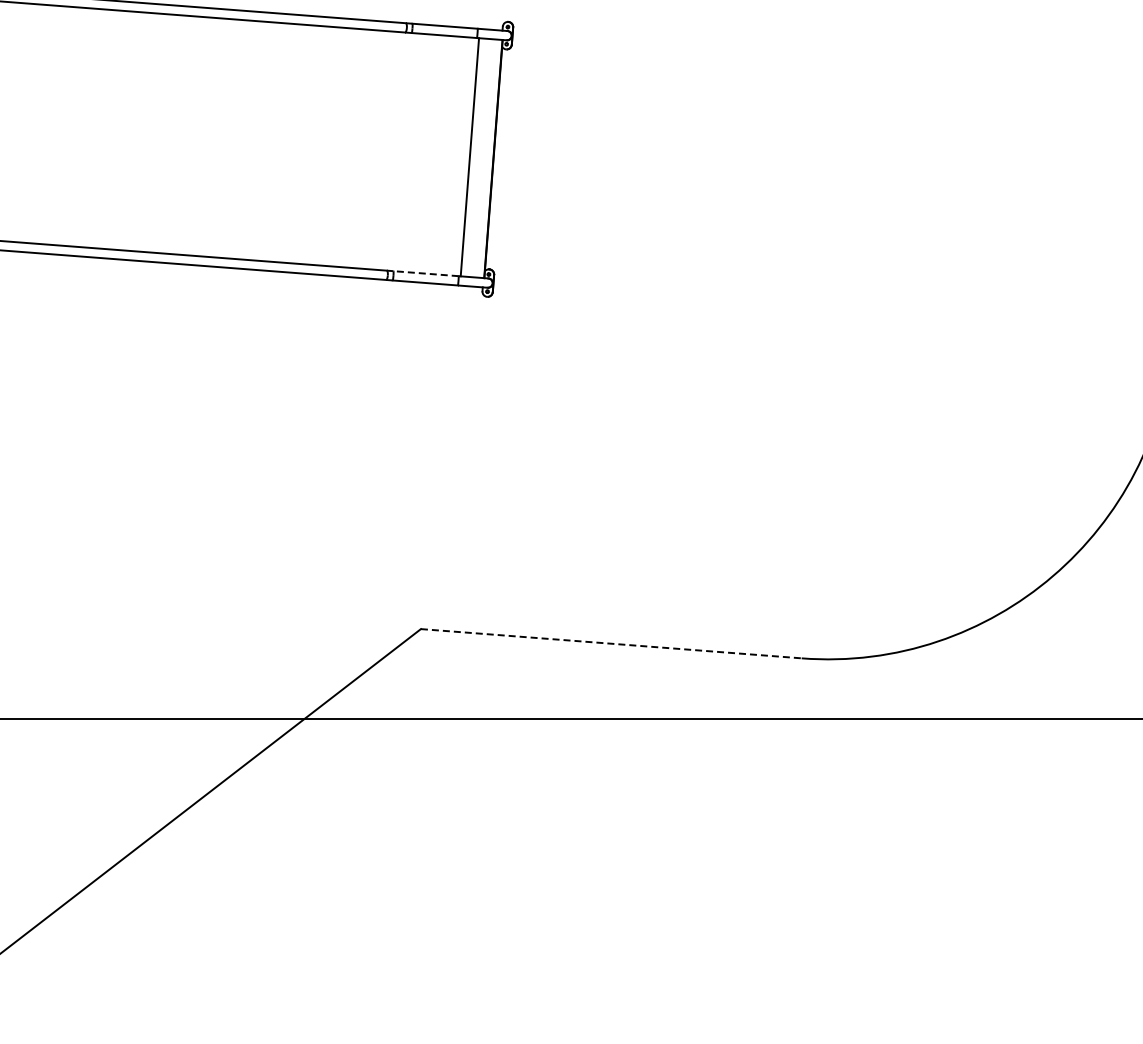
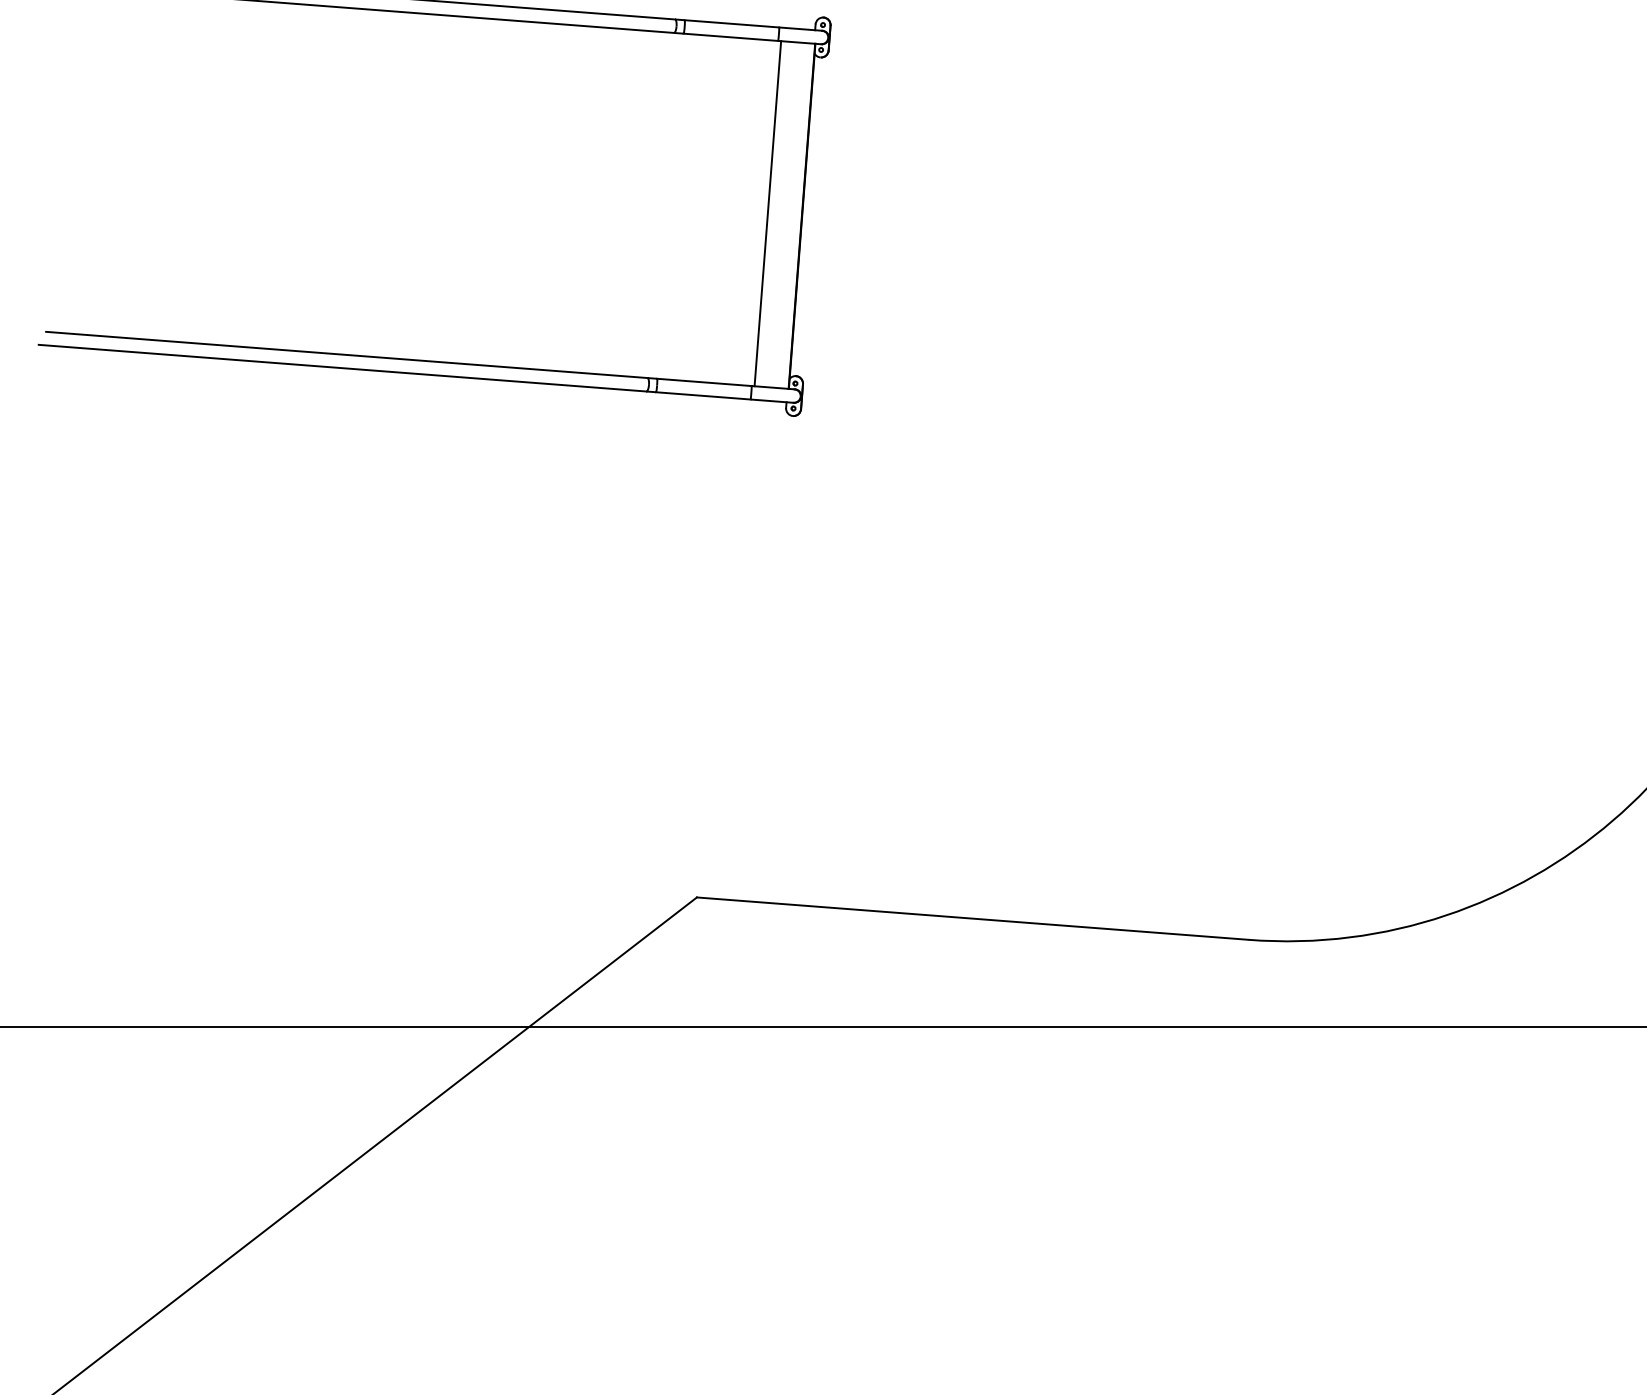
line: (426, 273) -> (704, 382), dashed -> solid
line: (611, 643) -> (973, 918), dashed -> solid

